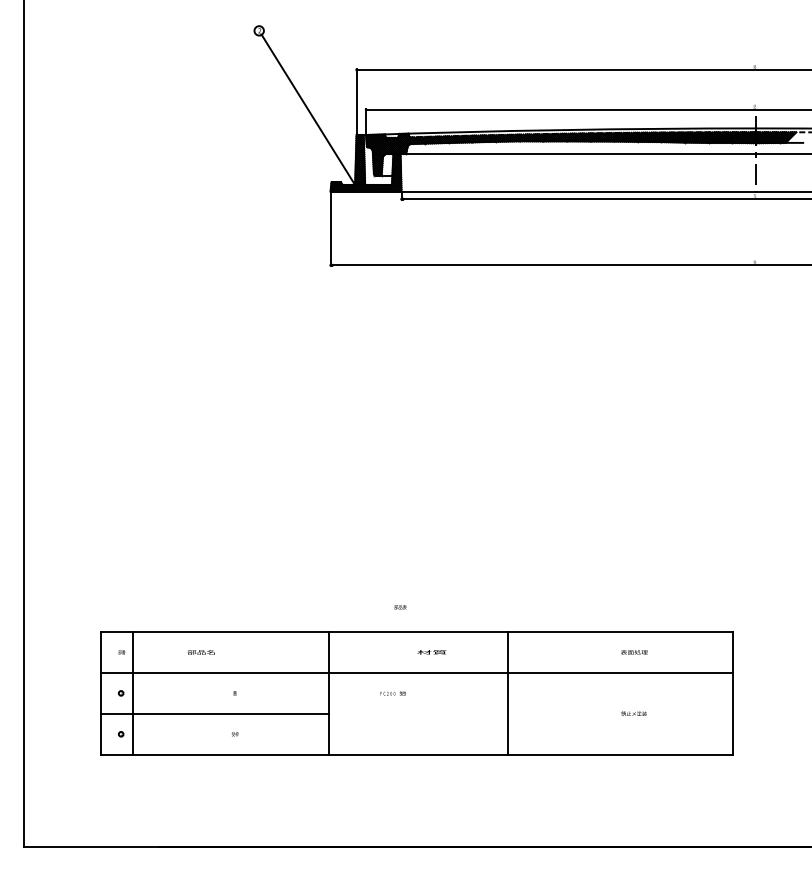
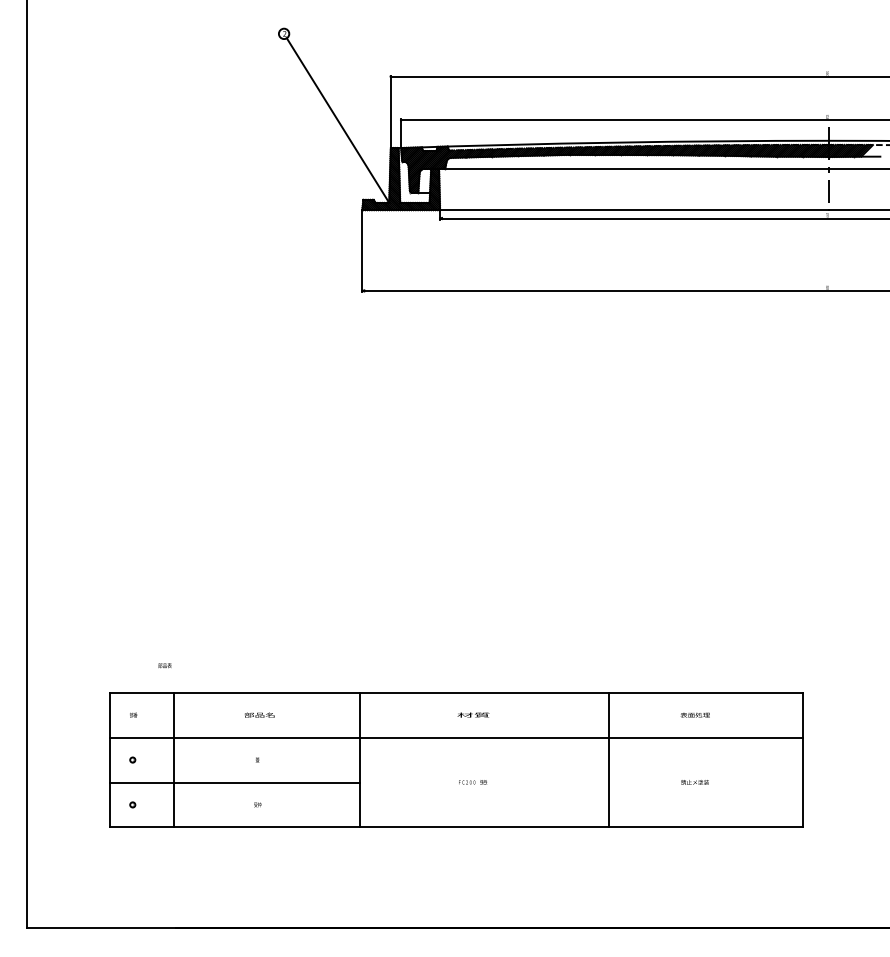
text: (400, 607) -> (164, 665), moved
text: (201, 651) -> (259, 714), moved
line: (132, 692) -> (173, 759), moved
line: (507, 692) -> (608, 759), moved
text: (392, 693) -> (472, 782), moved

